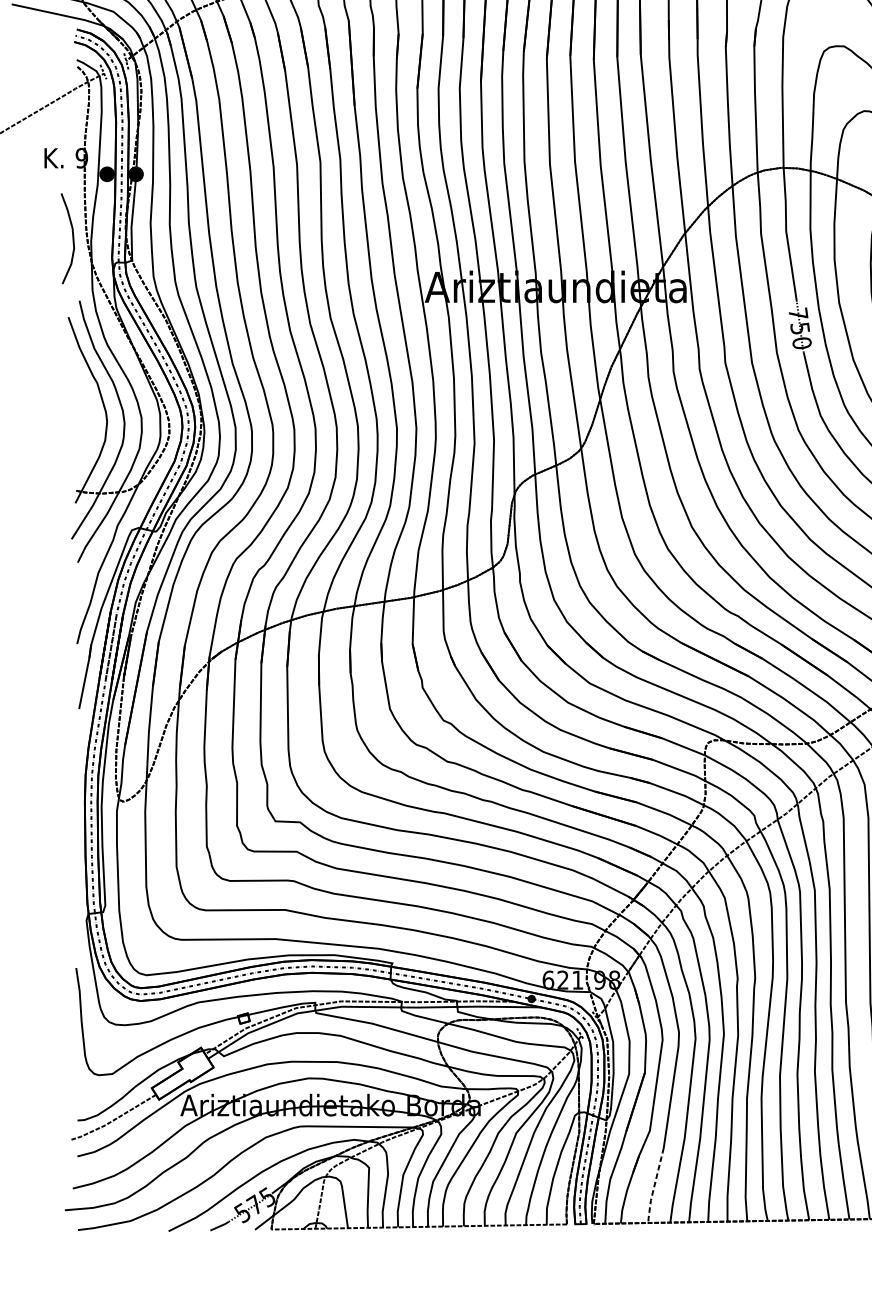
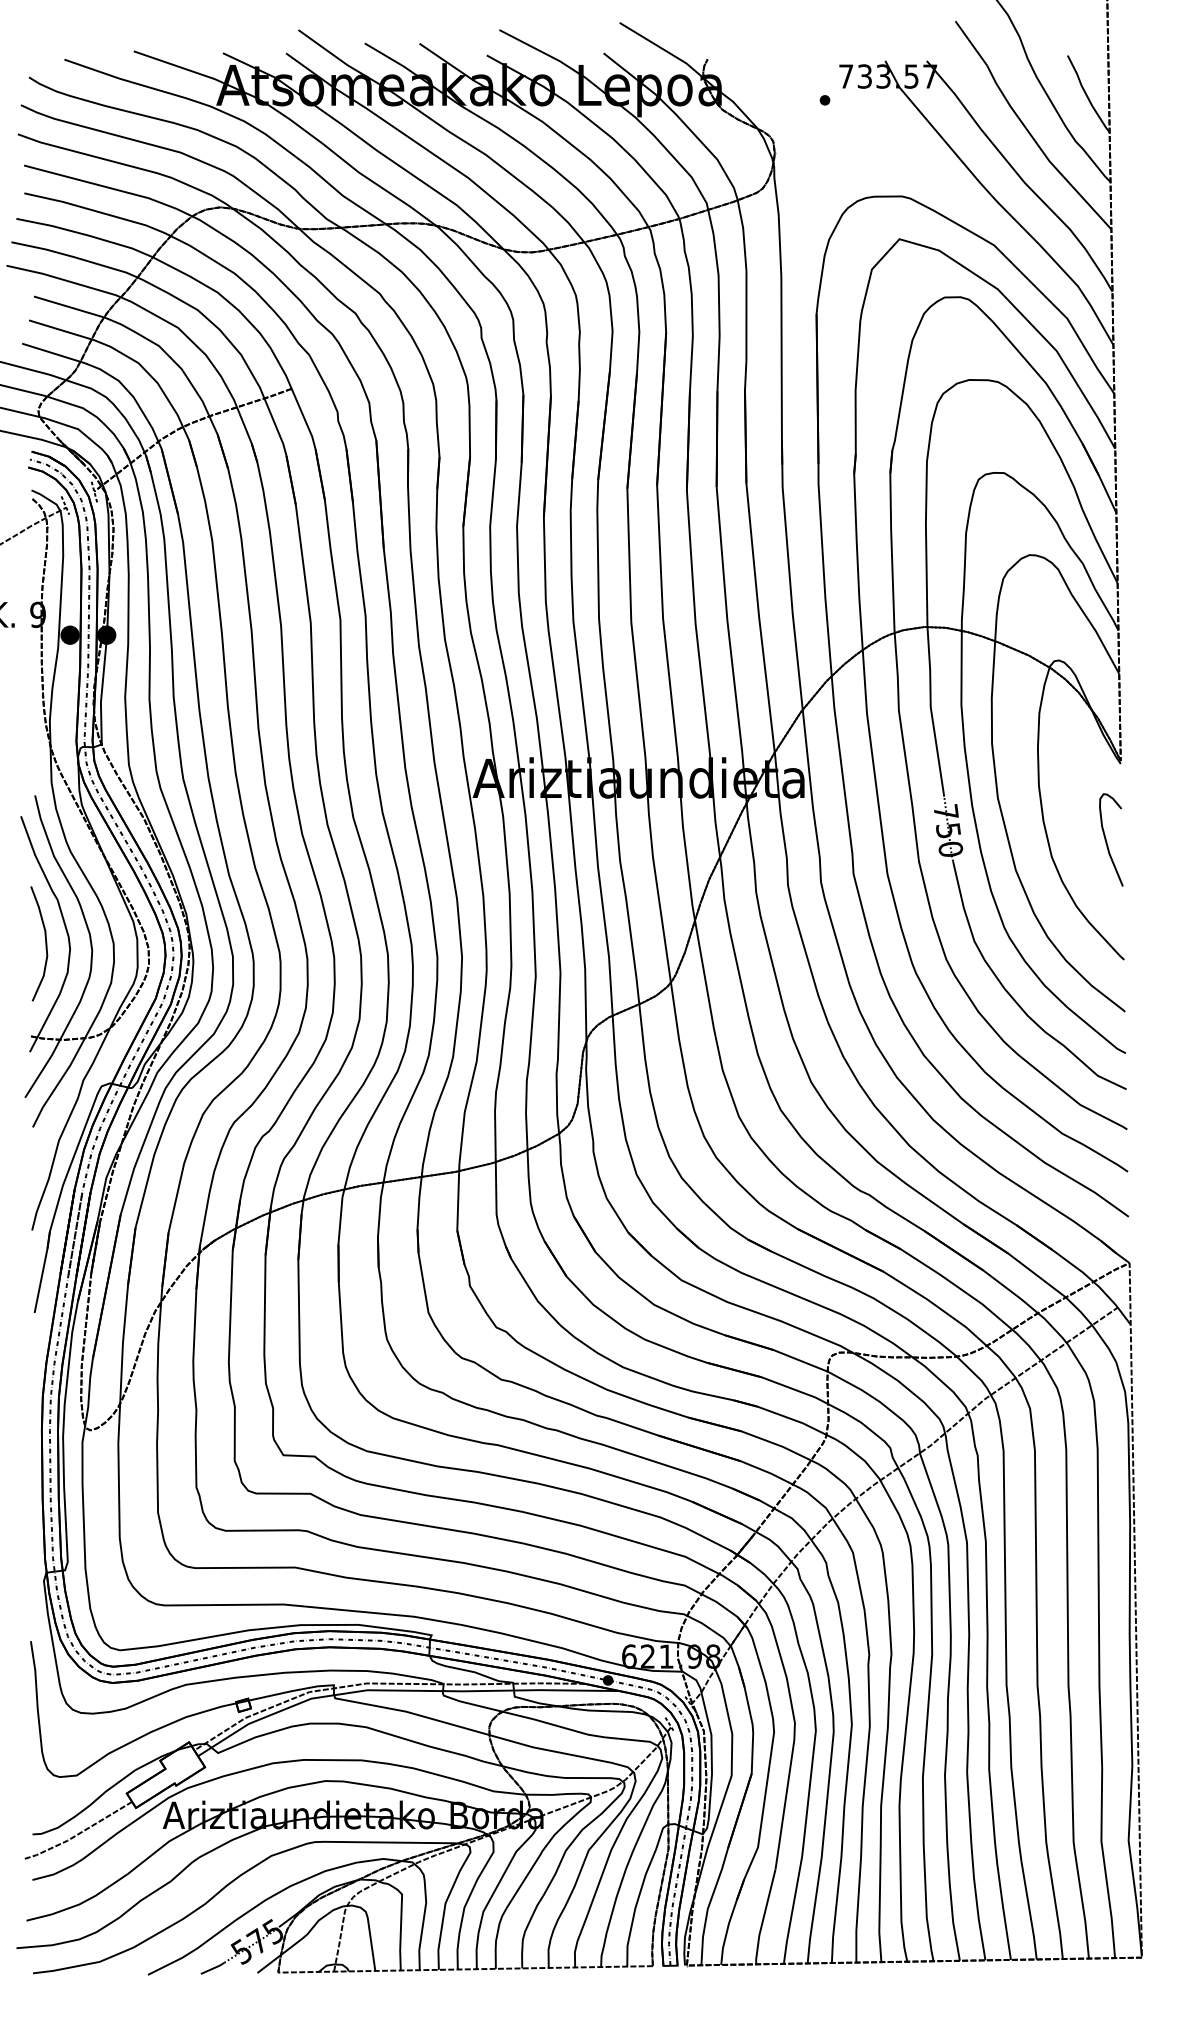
curve: (72, 238) -> (45, 943), moved
line: (654, 1186) -> (763, 1918), dashed -> solid

